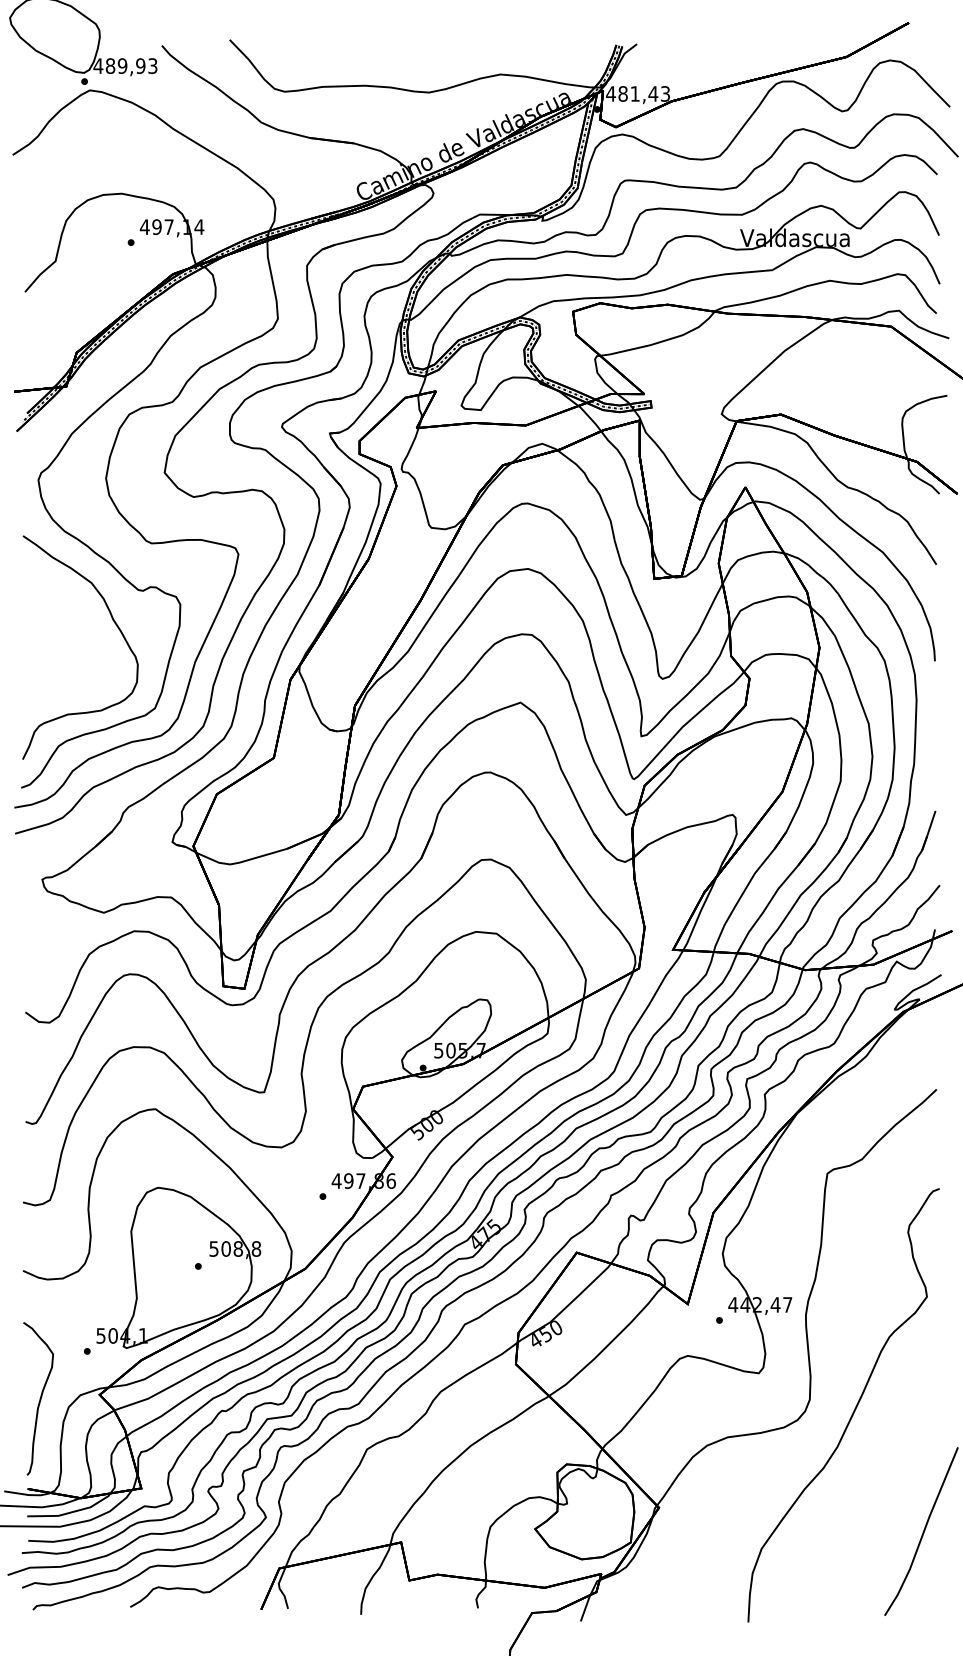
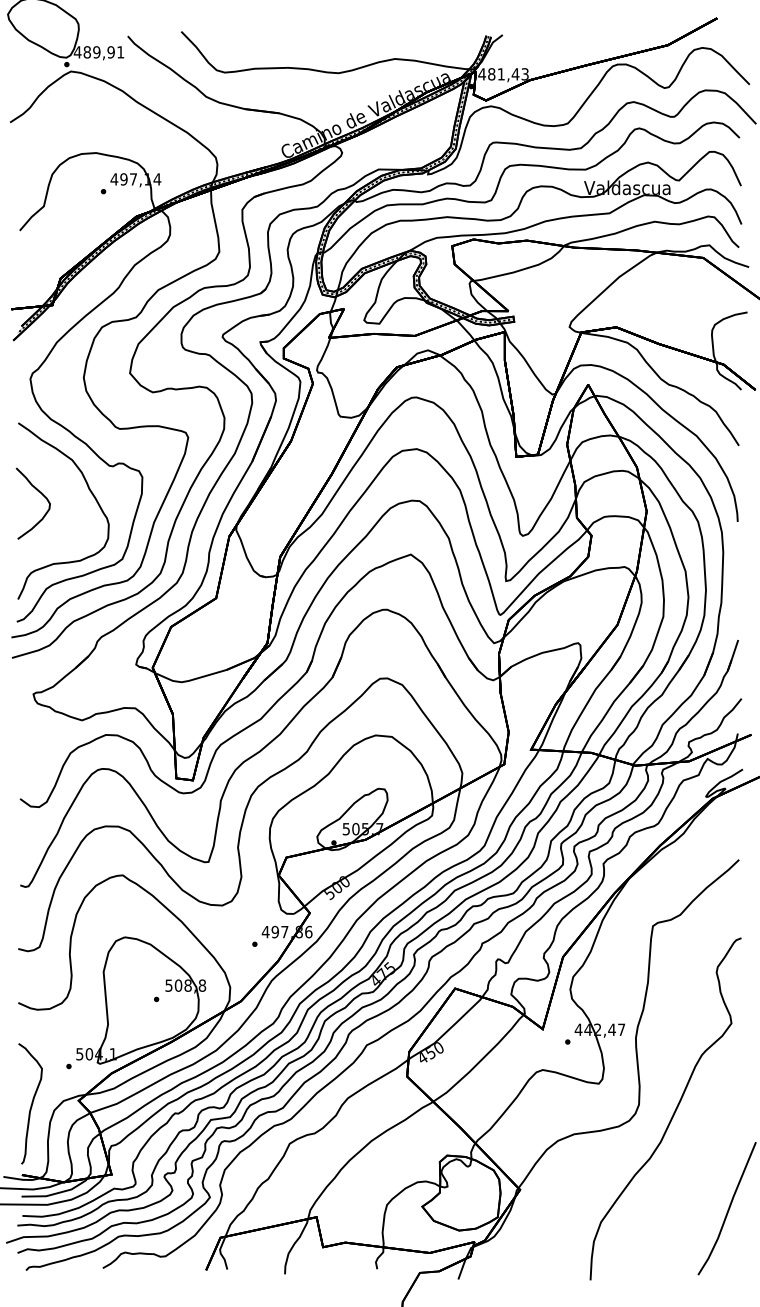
text: (152, 66) -> (120, 52), 489,93 -> 489,91
curve: (52, 626) -> (41, 494), added

